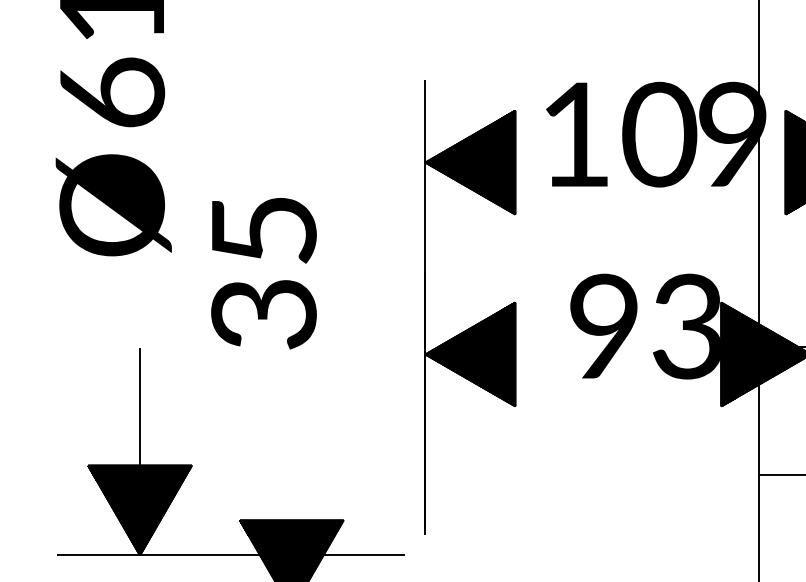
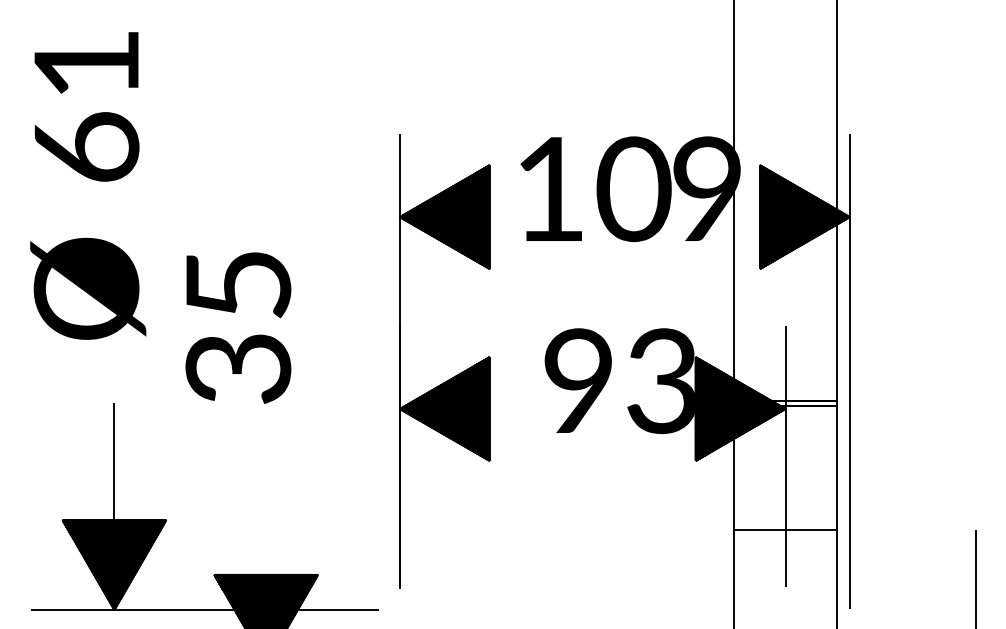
text: (114, 204) -> (88, 288), moved

